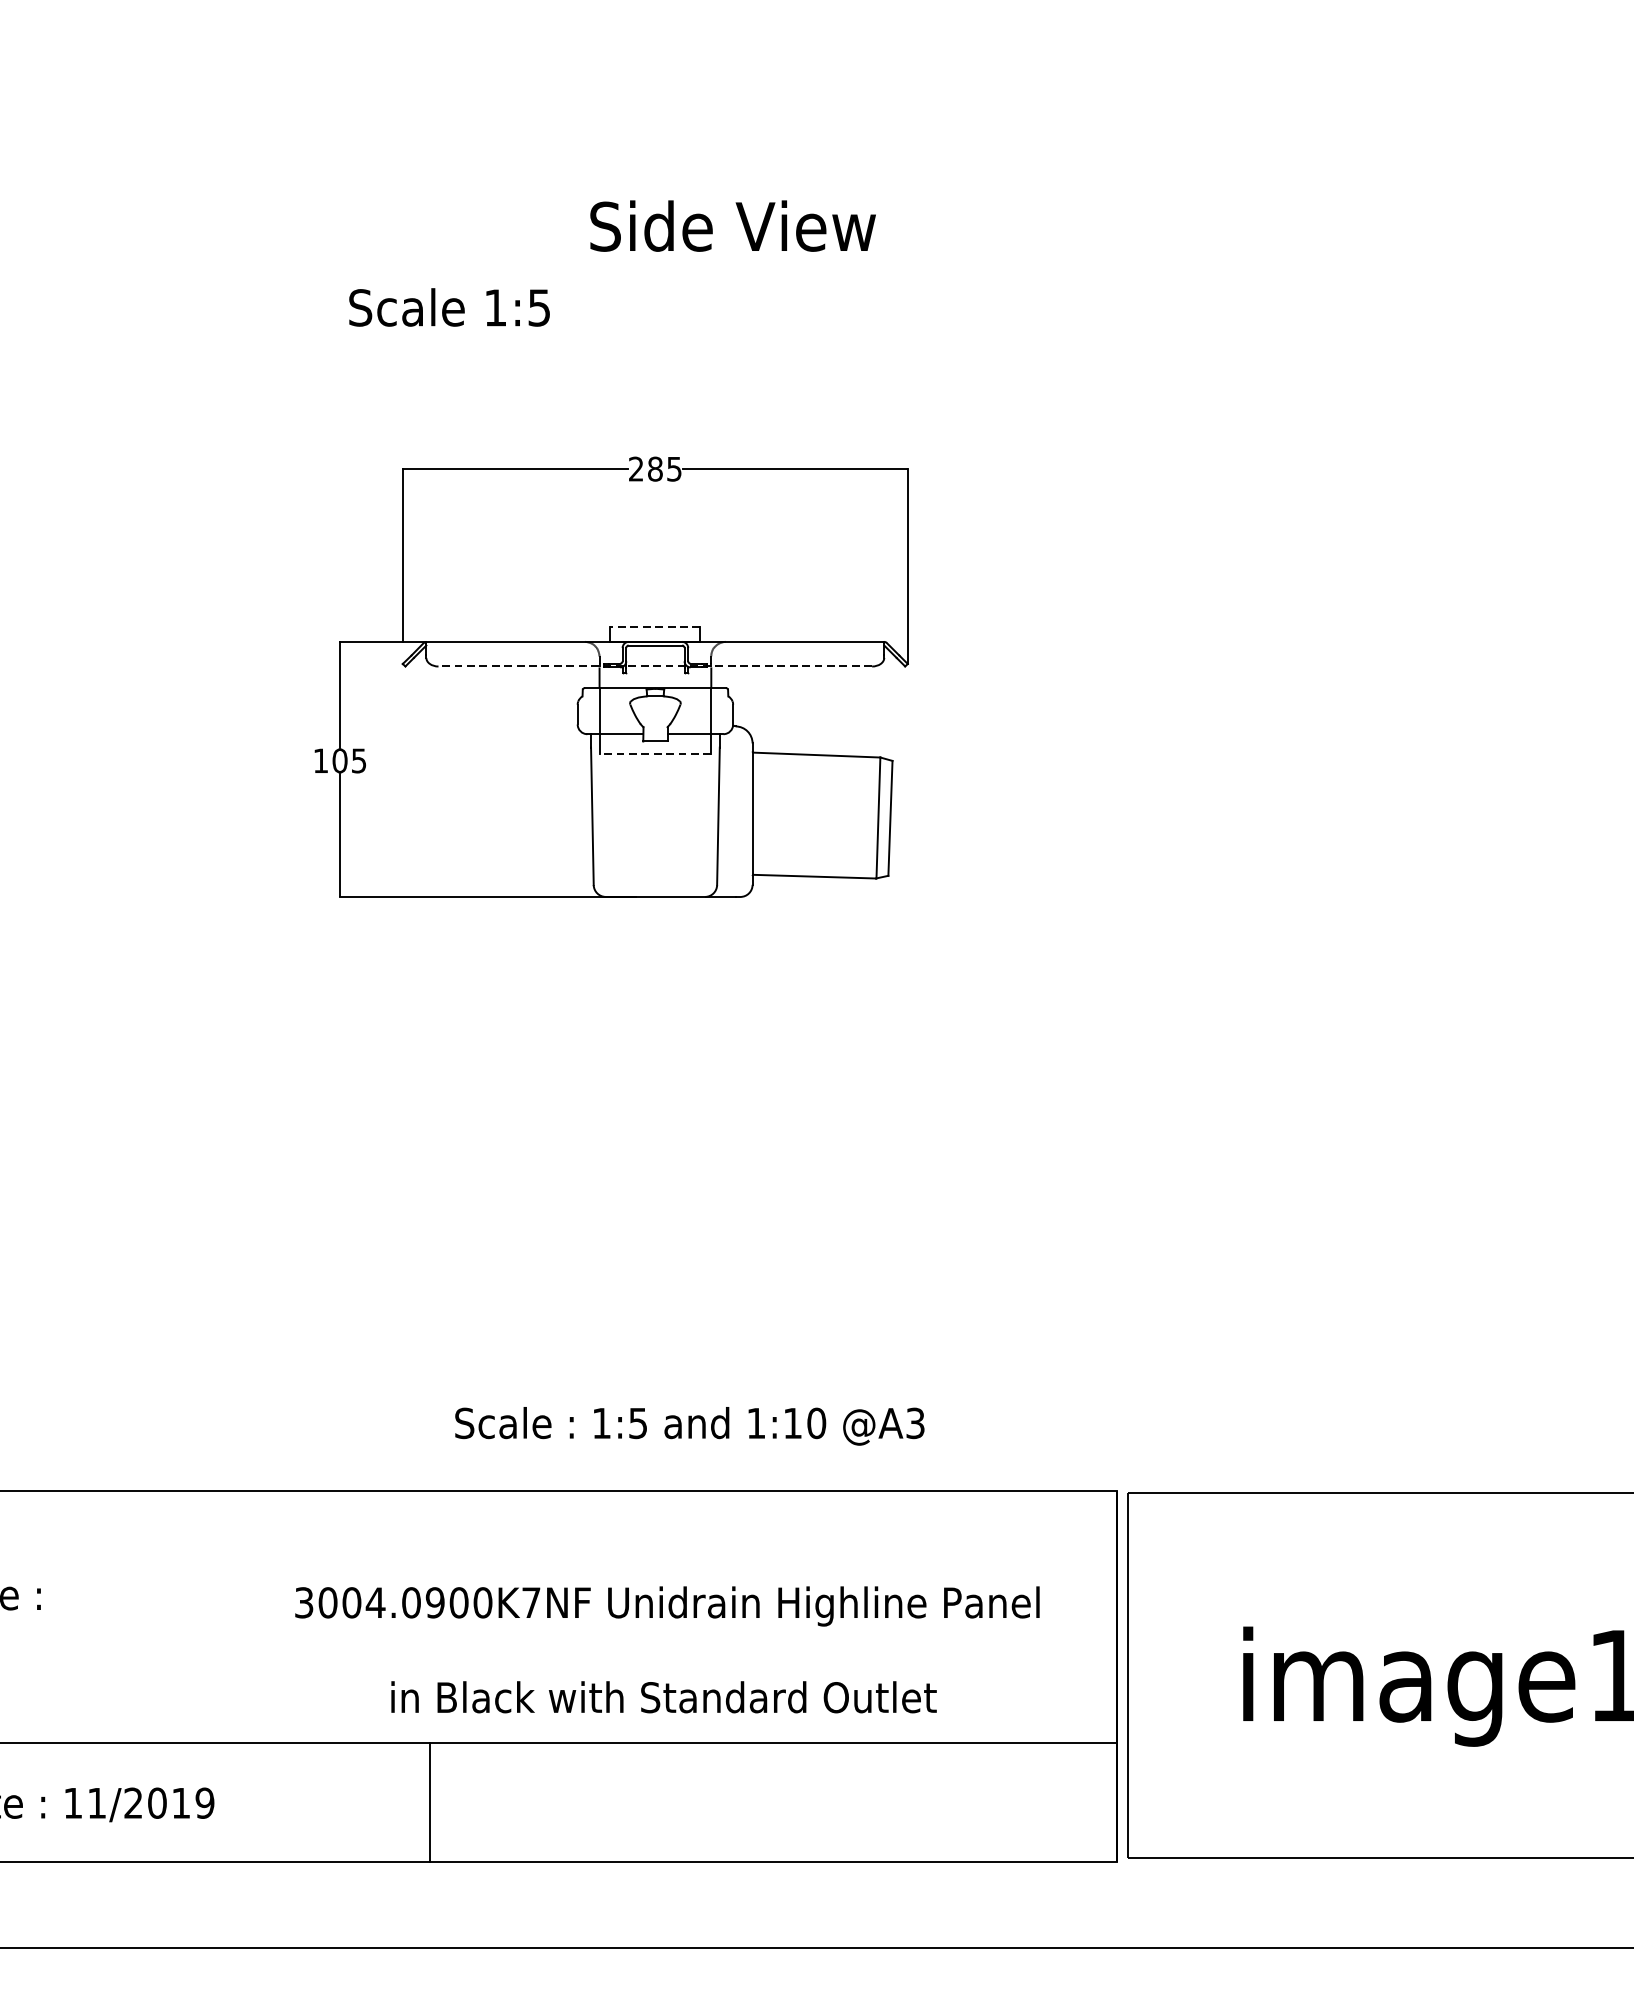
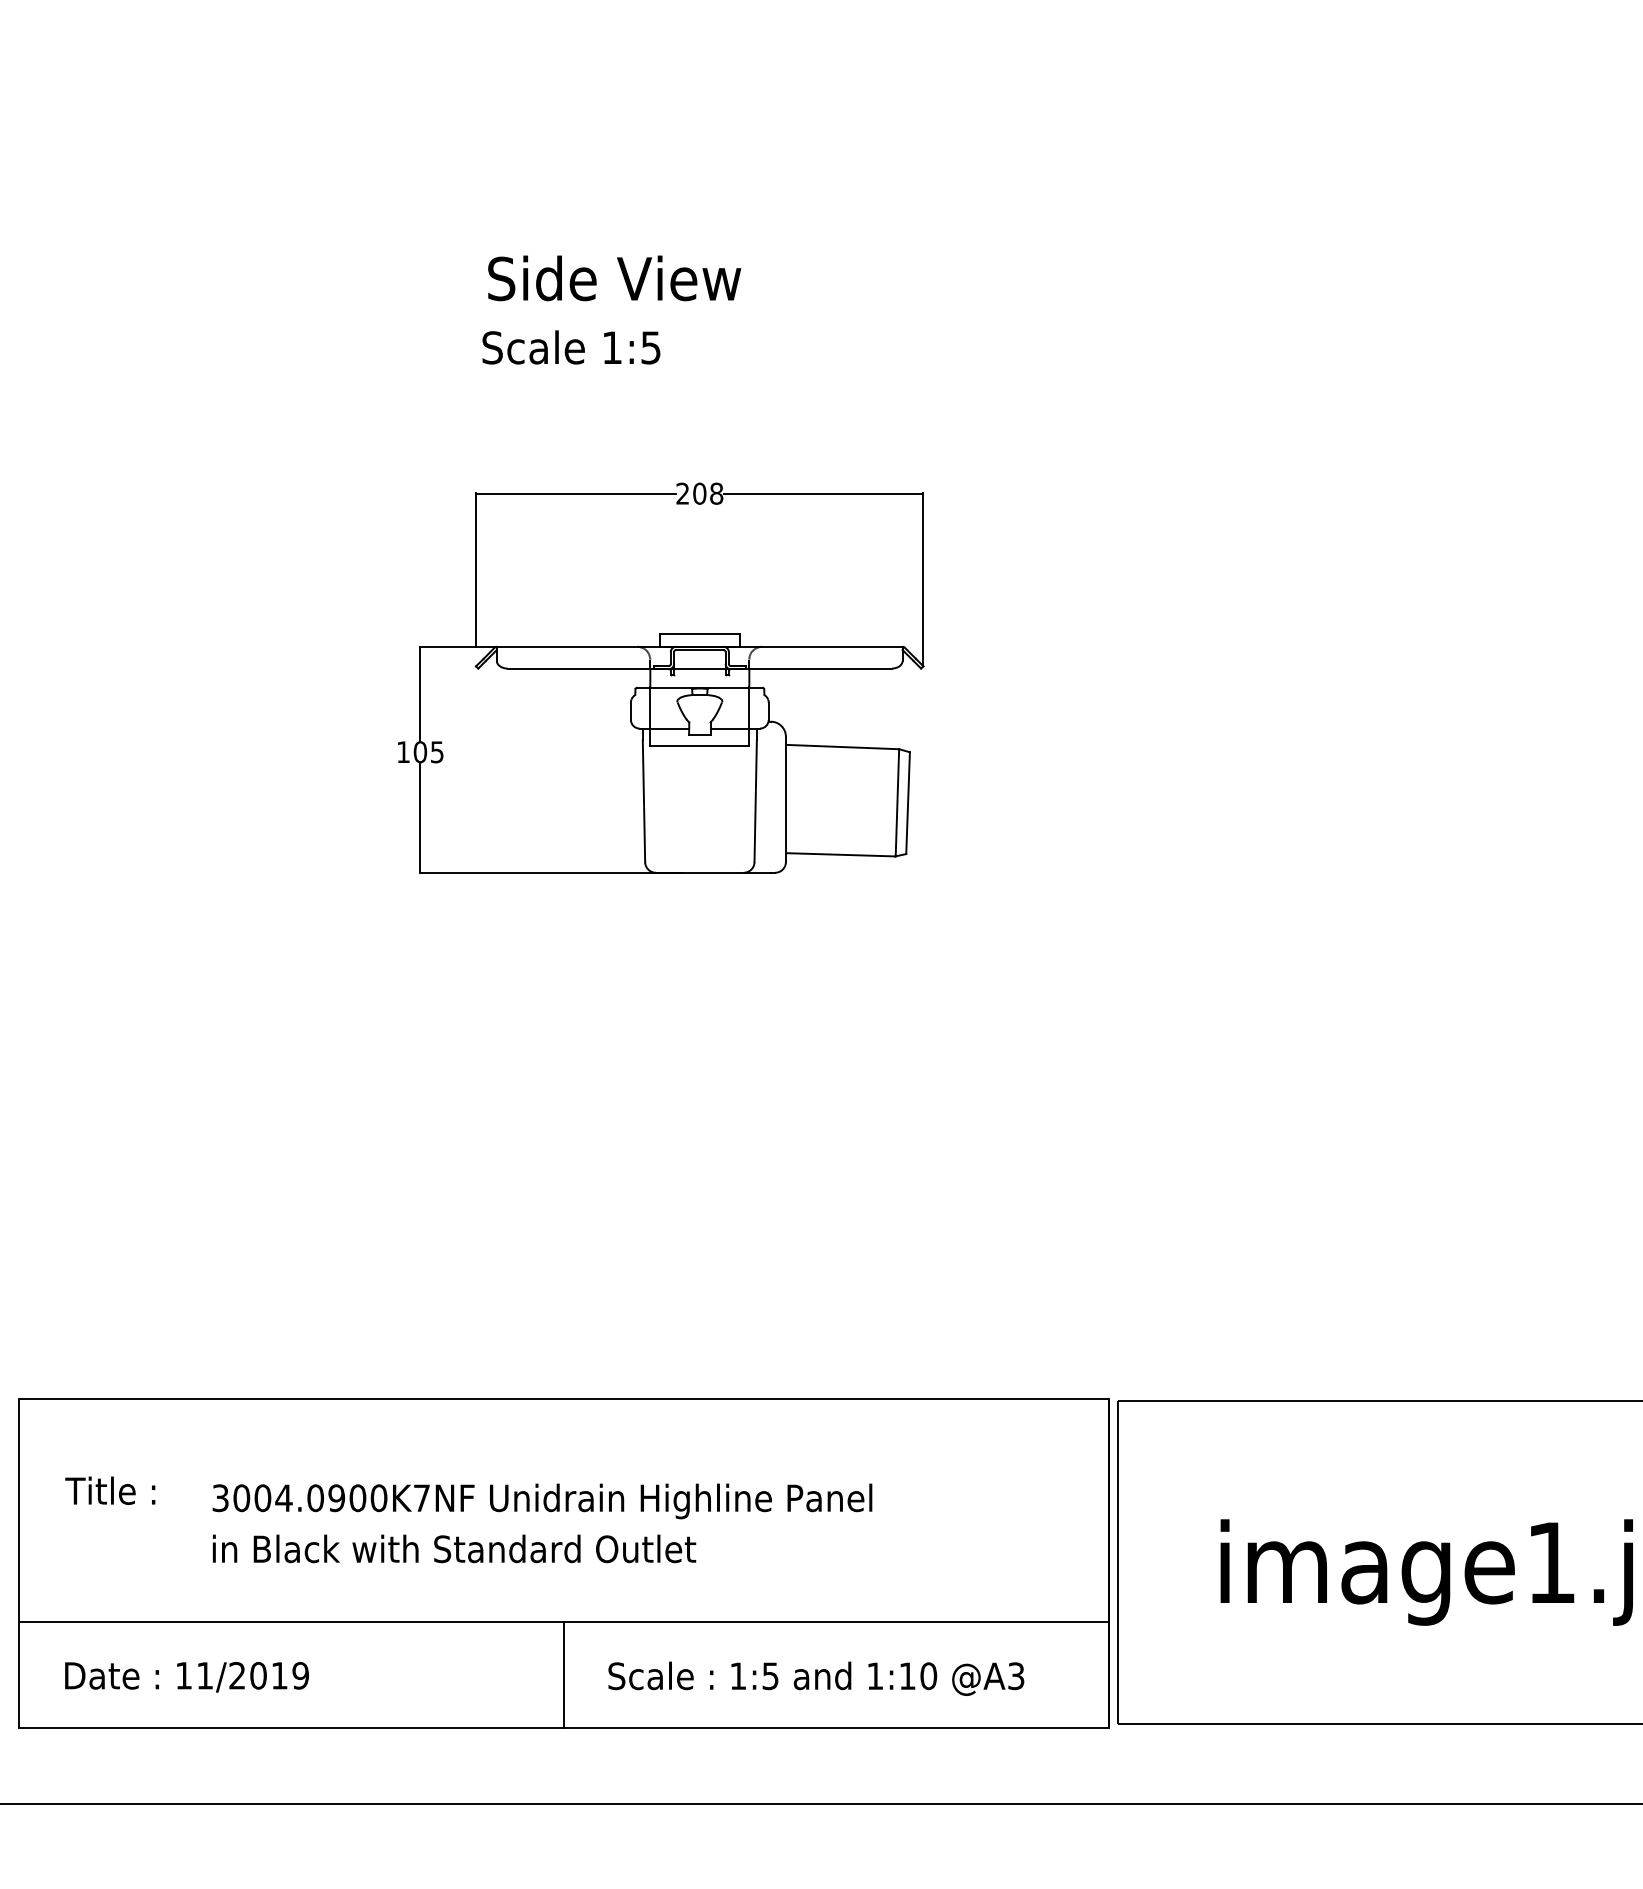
text: (732, 226) -> (614, 278), moved
text: (449, 307) -> (571, 347), moved
text: (665, 468) -> (708, 493), 285 -> 208
line: (655, 626) -> (699, 633), dashed -> solid
line: (655, 666) -> (699, 668), dashed -> solid
line: (655, 753) -> (699, 745), dashed -> solid
text: (690, 1425) -> (816, 1678), moved
text: (667, 1606) -> (542, 1501), moved
text: (664, 1696) -> (454, 1548), moved
line: (429, 1802) -> (563, 1675), moved

